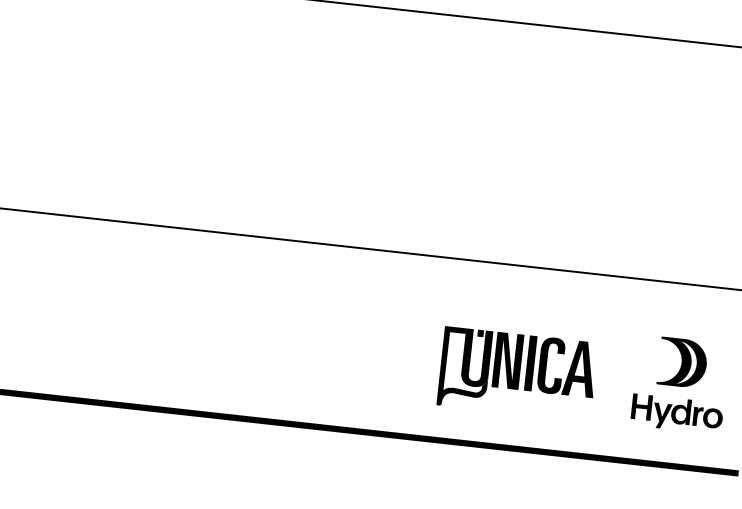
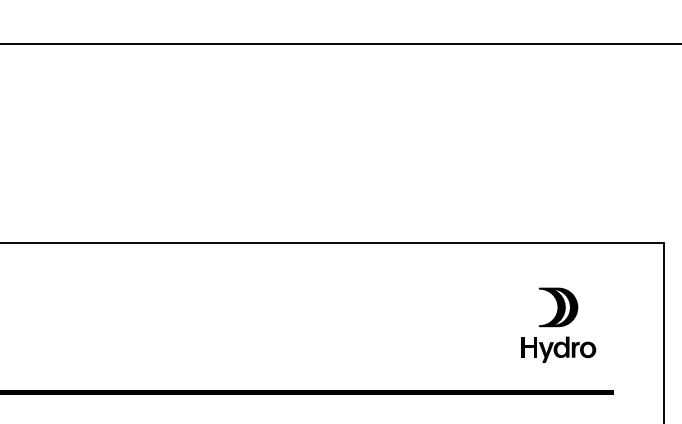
part: (517, 374) -> (424, 331), removed

